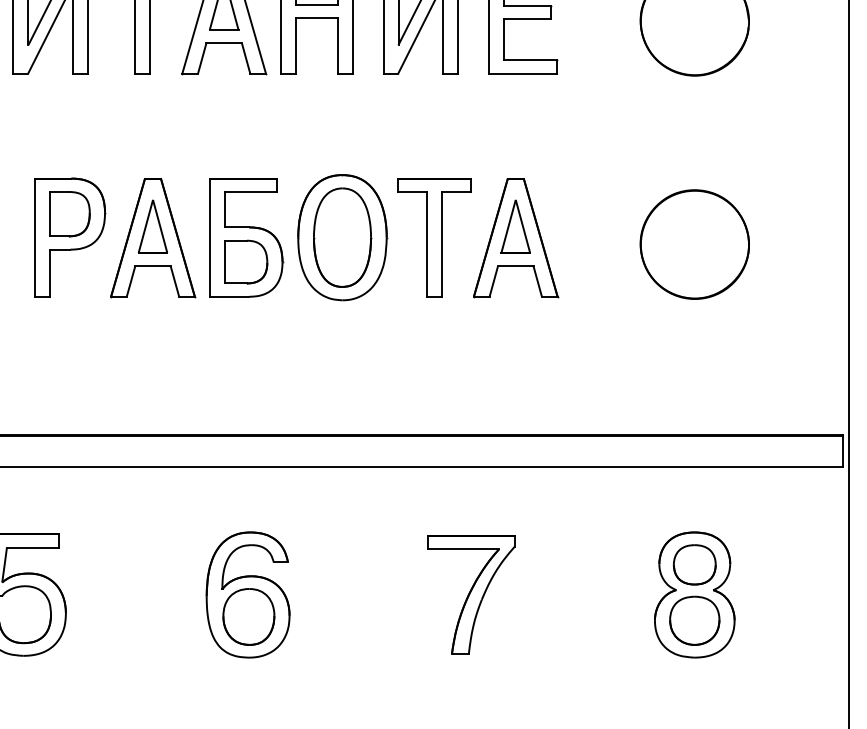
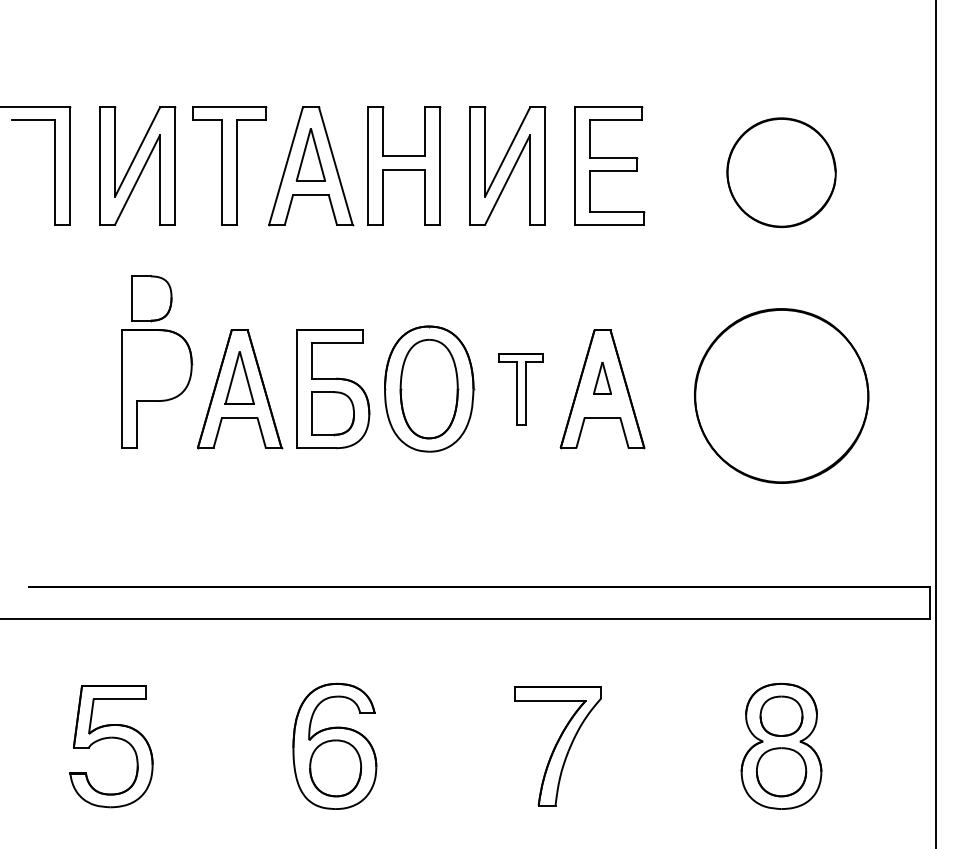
part: (69, 214) -> (151, 298), moved
part: (515, 226) -> (602, 377), size x0.6
part: (434, 237) -> (521, 388), size x0.6
part: (694, 244) -> (781, 395), size x1.6

